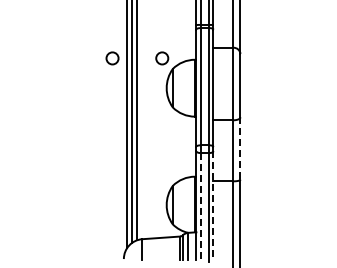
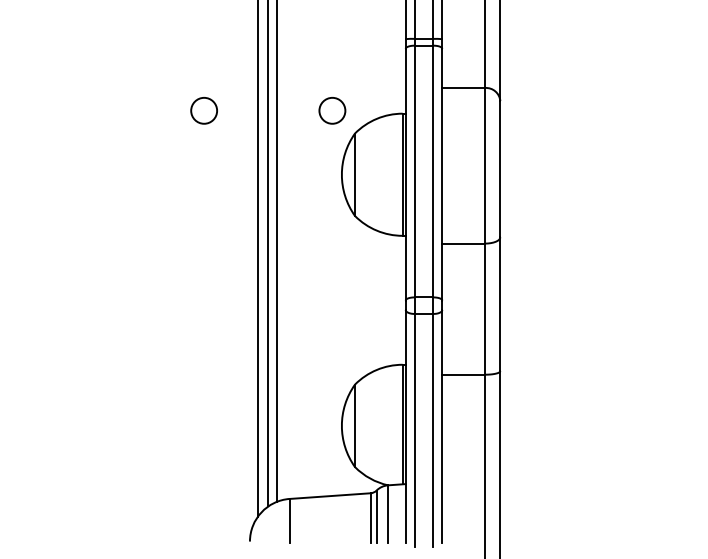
circle: (112, 58) -> (204, 110), moved
line: (240, 149) -> (500, 306), dashed -> solid
line: (213, 206) -> (442, 428), dashed -> solid
line: (200, 207) -> (414, 430), dashed -> solid

